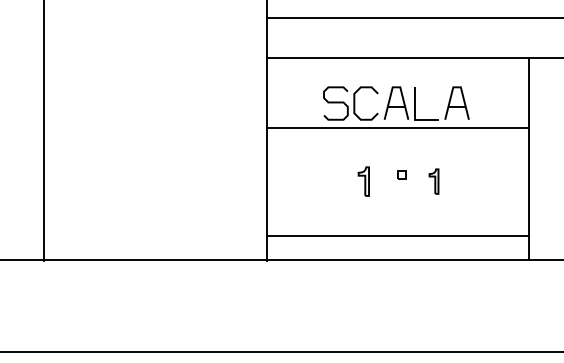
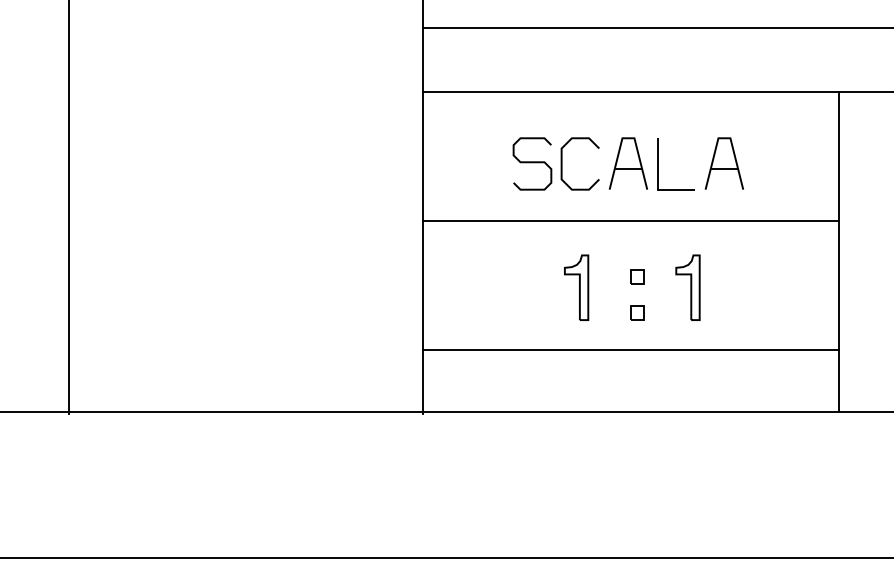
line: (398, 127) -> (631, 220), moved
part: (363, 181) -> (576, 287), size x1.43
part: (433, 181) -> (687, 287), size x1.67
part: (401, 197) -> (636, 312), added
line: (398, 235) -> (631, 349), moved

